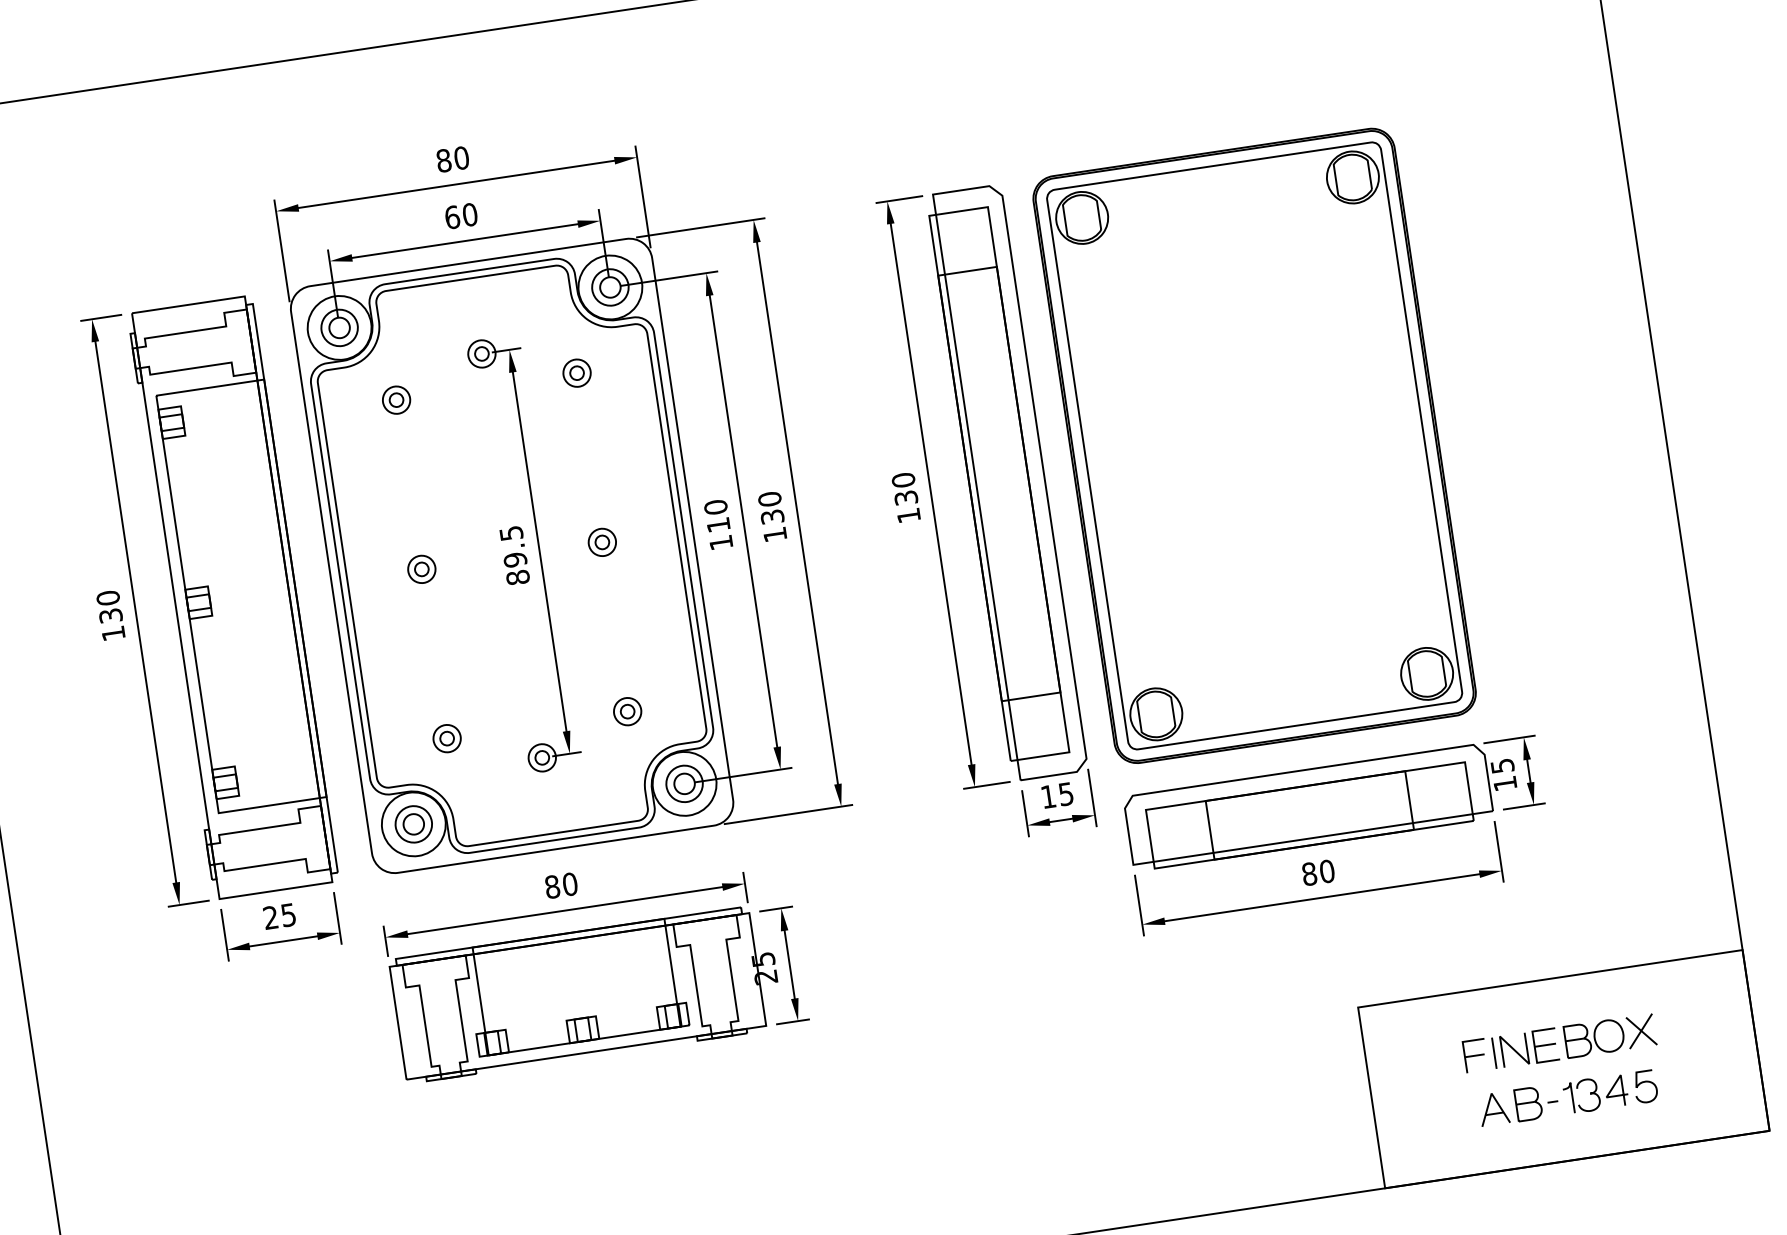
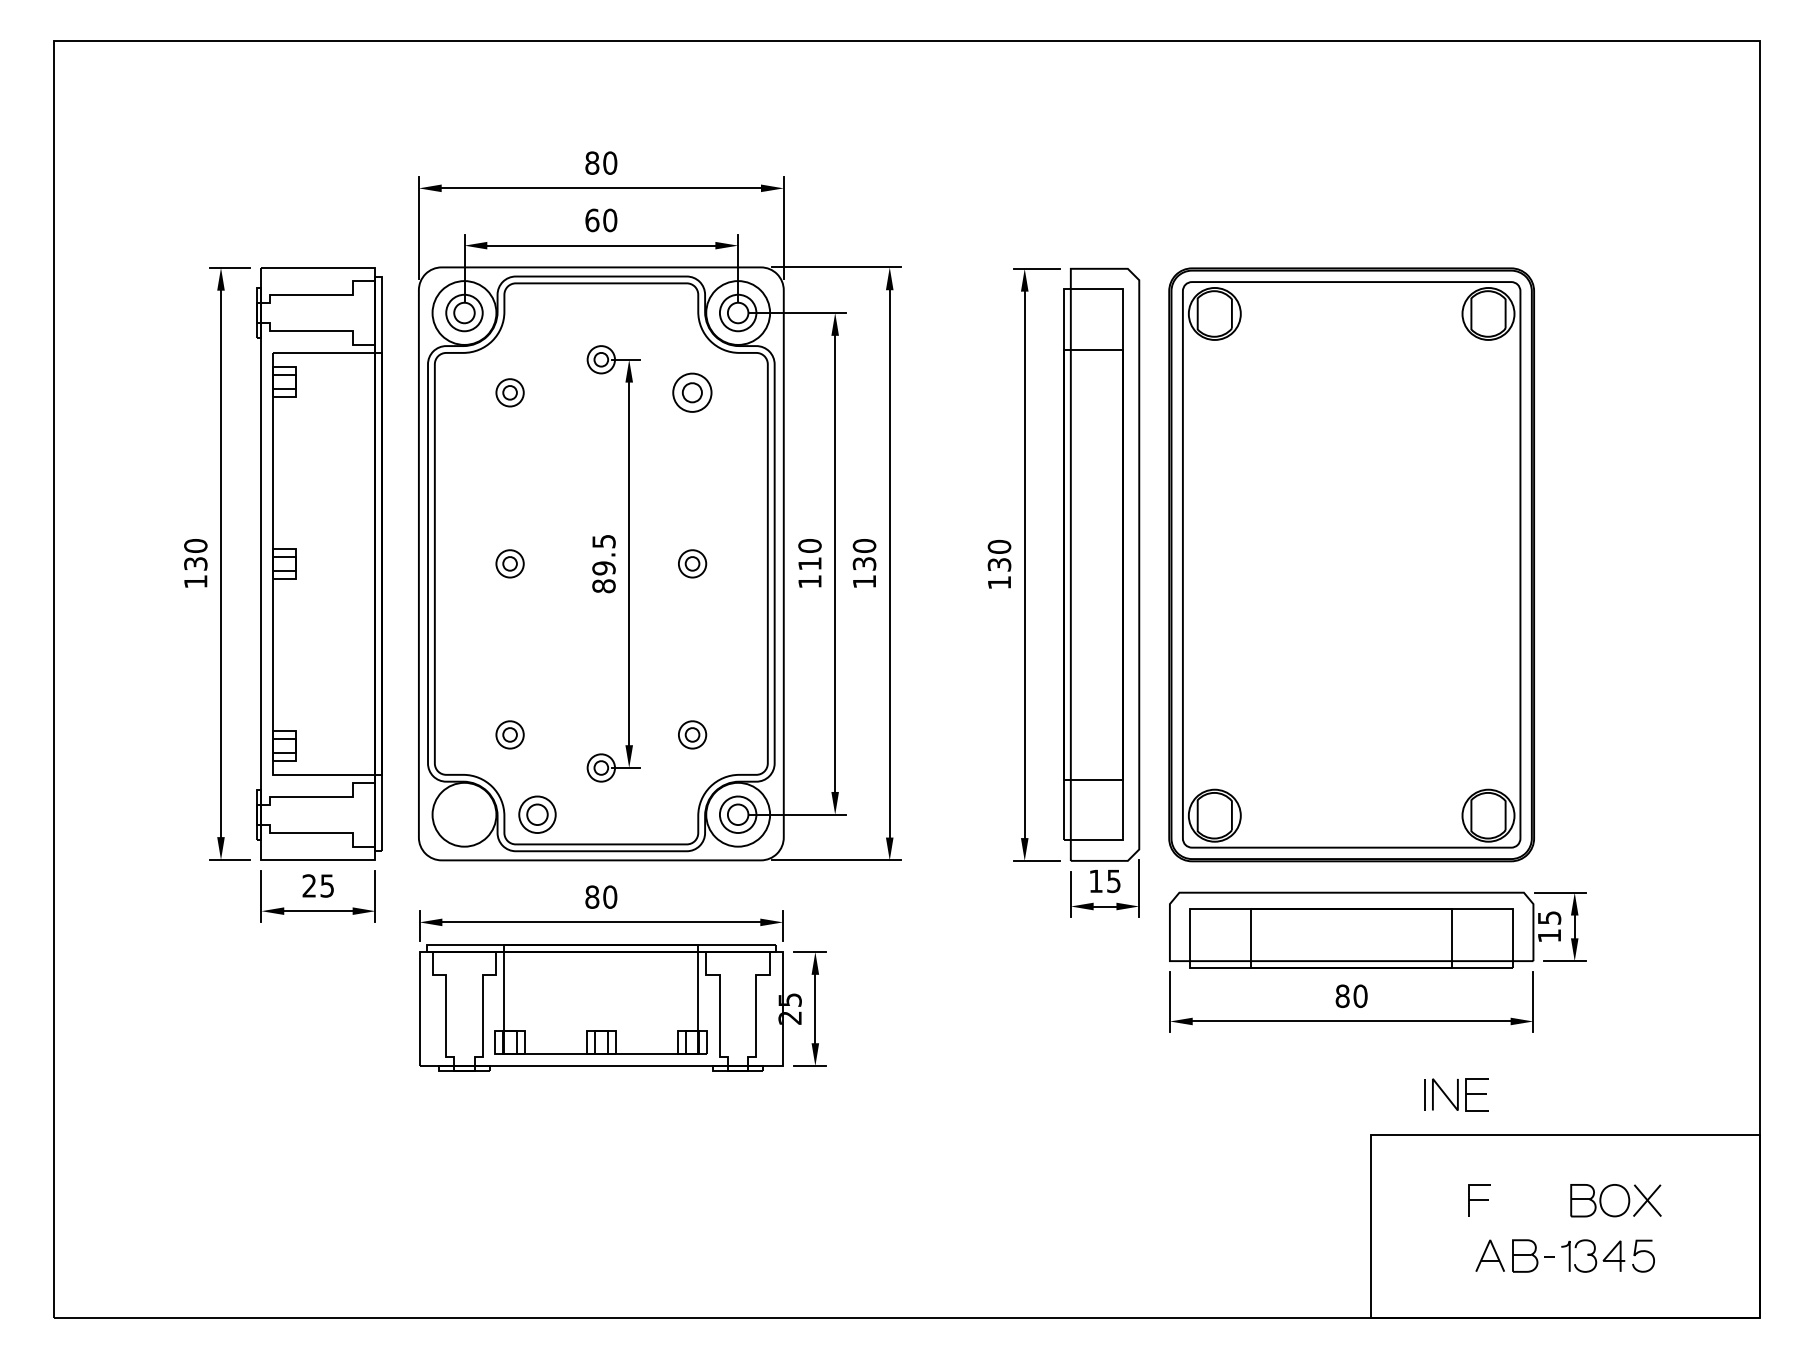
part: (576, 372) -> (692, 392), size x1.4
part: (413, 824) -> (537, 814), moved
part: (1525, 1048) -> (1456, 1094), moved

